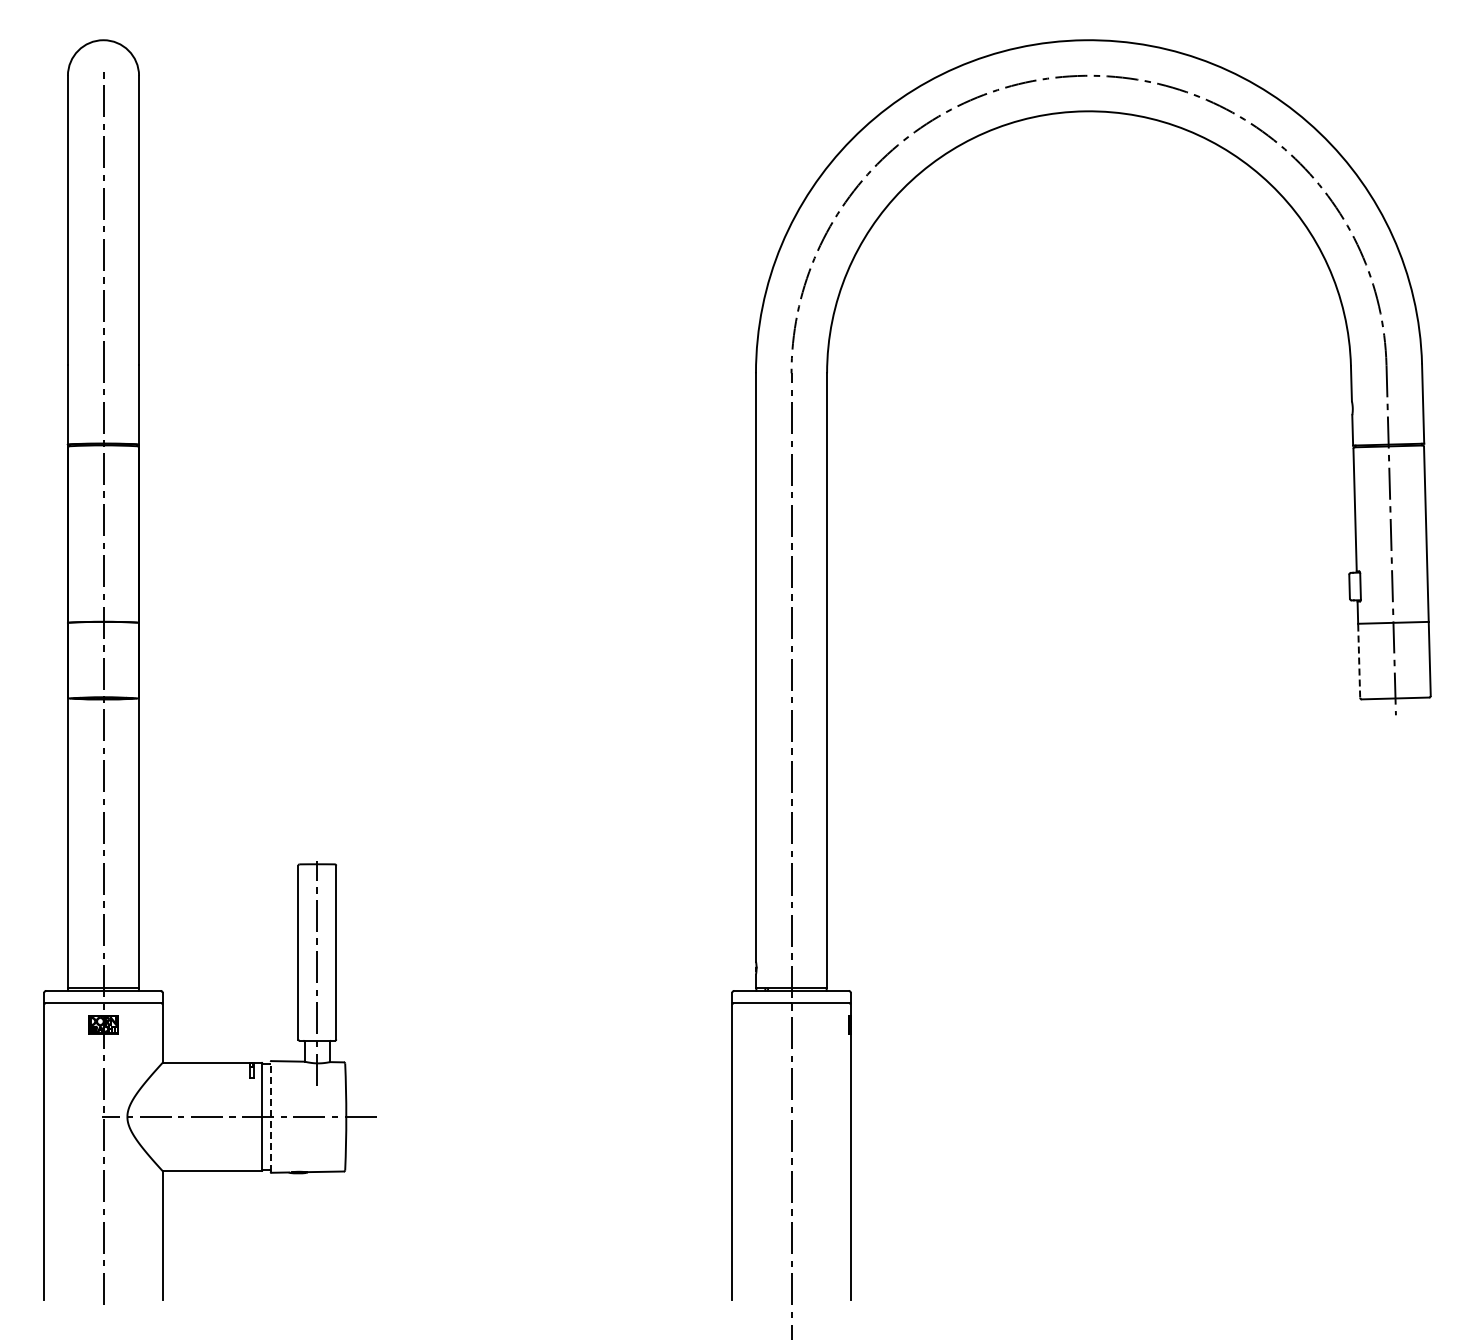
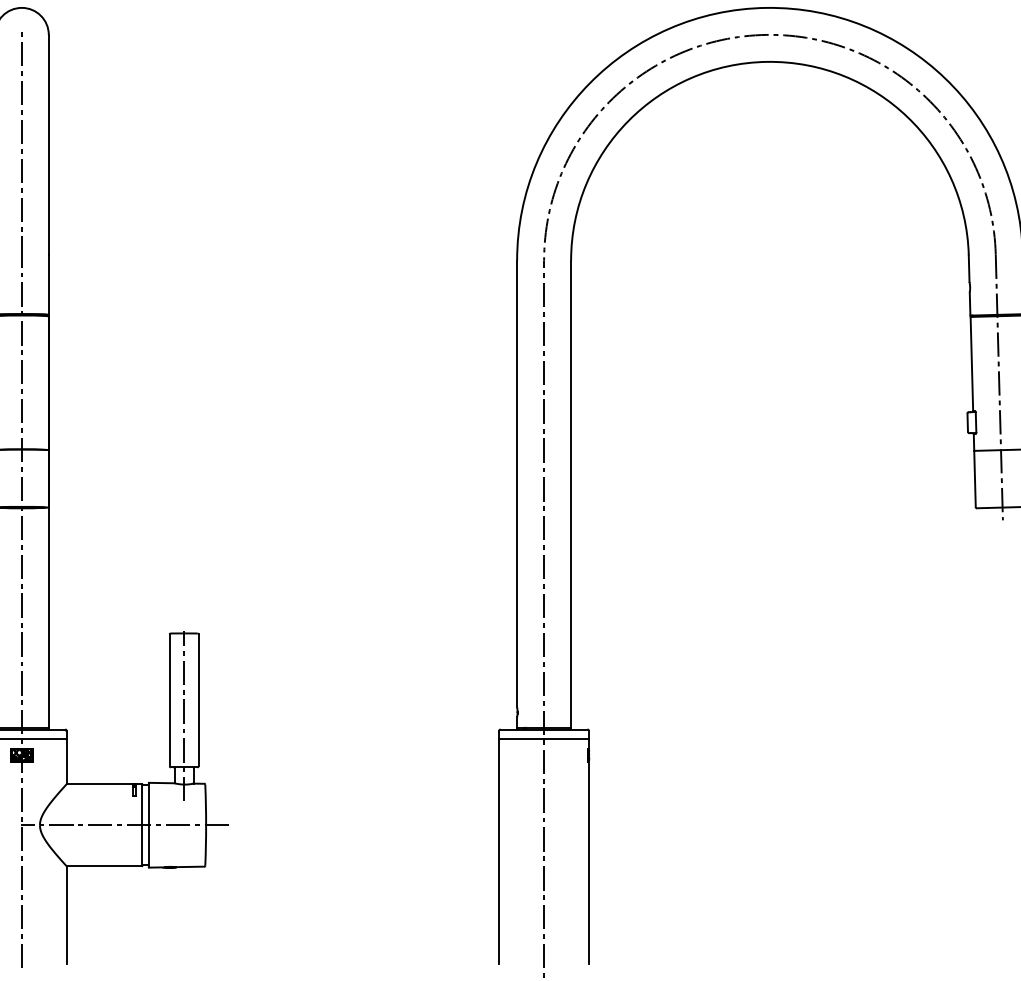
line: (1359, 661) -> (975, 479), dashed -> solid
line: (270, 1116) -> (148, 824), dashed -> solid

